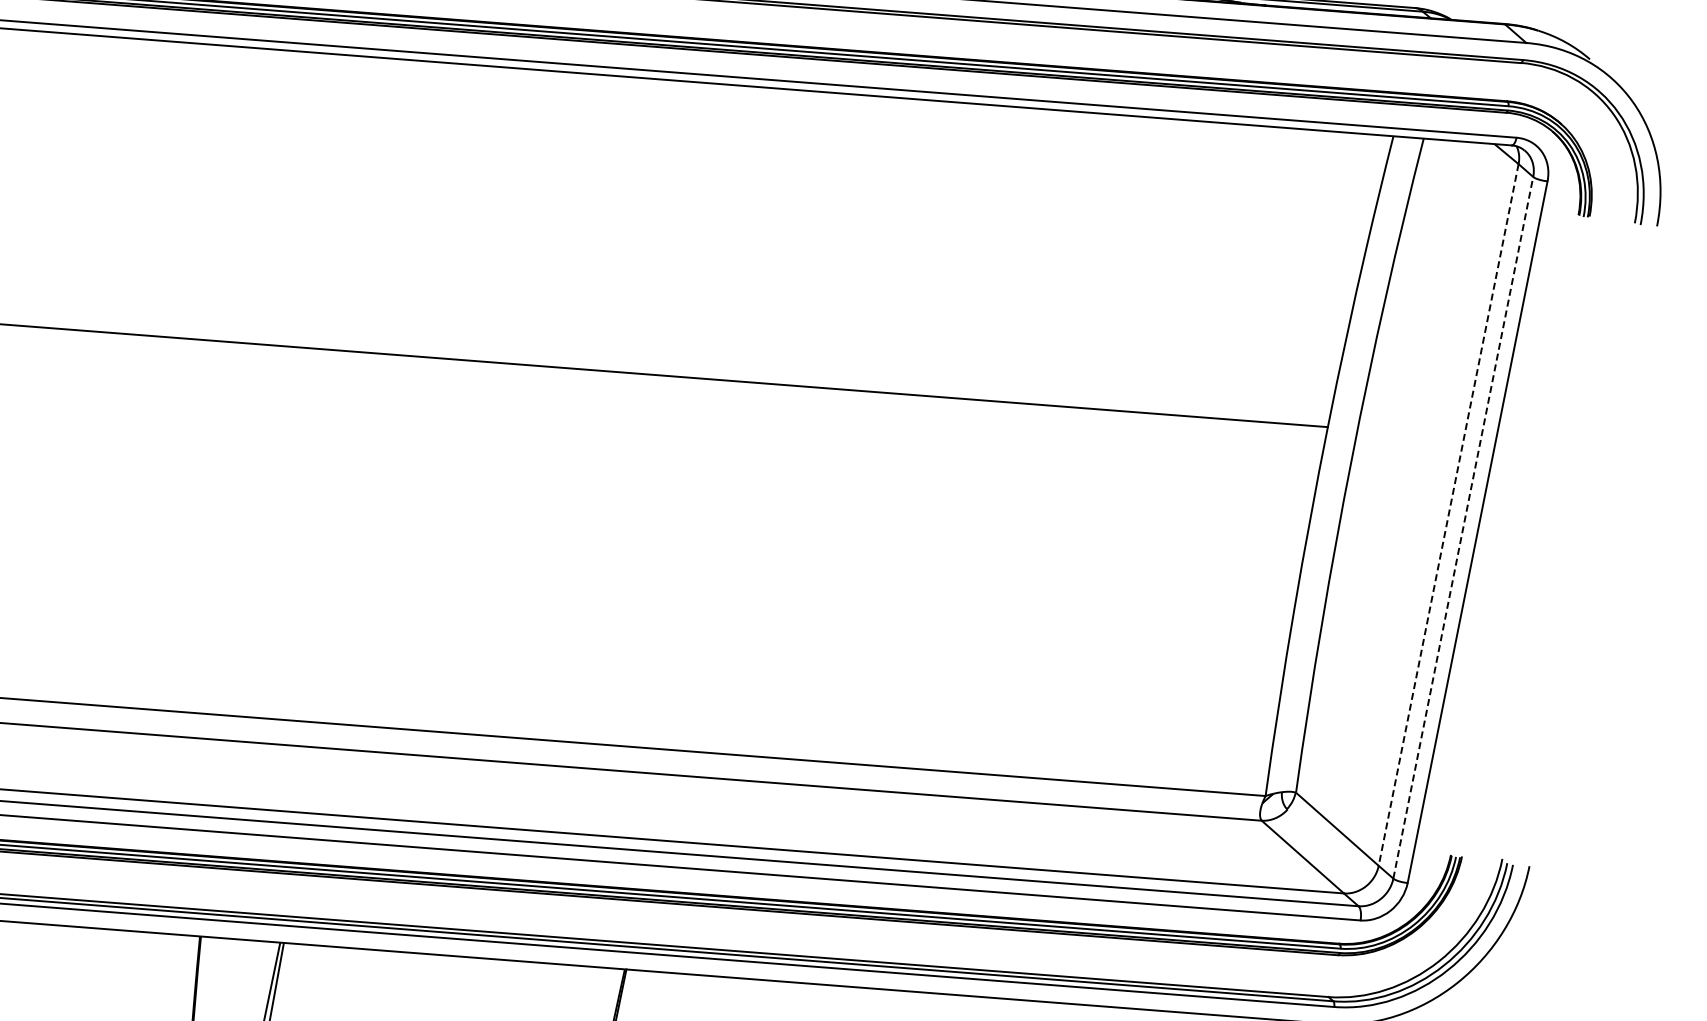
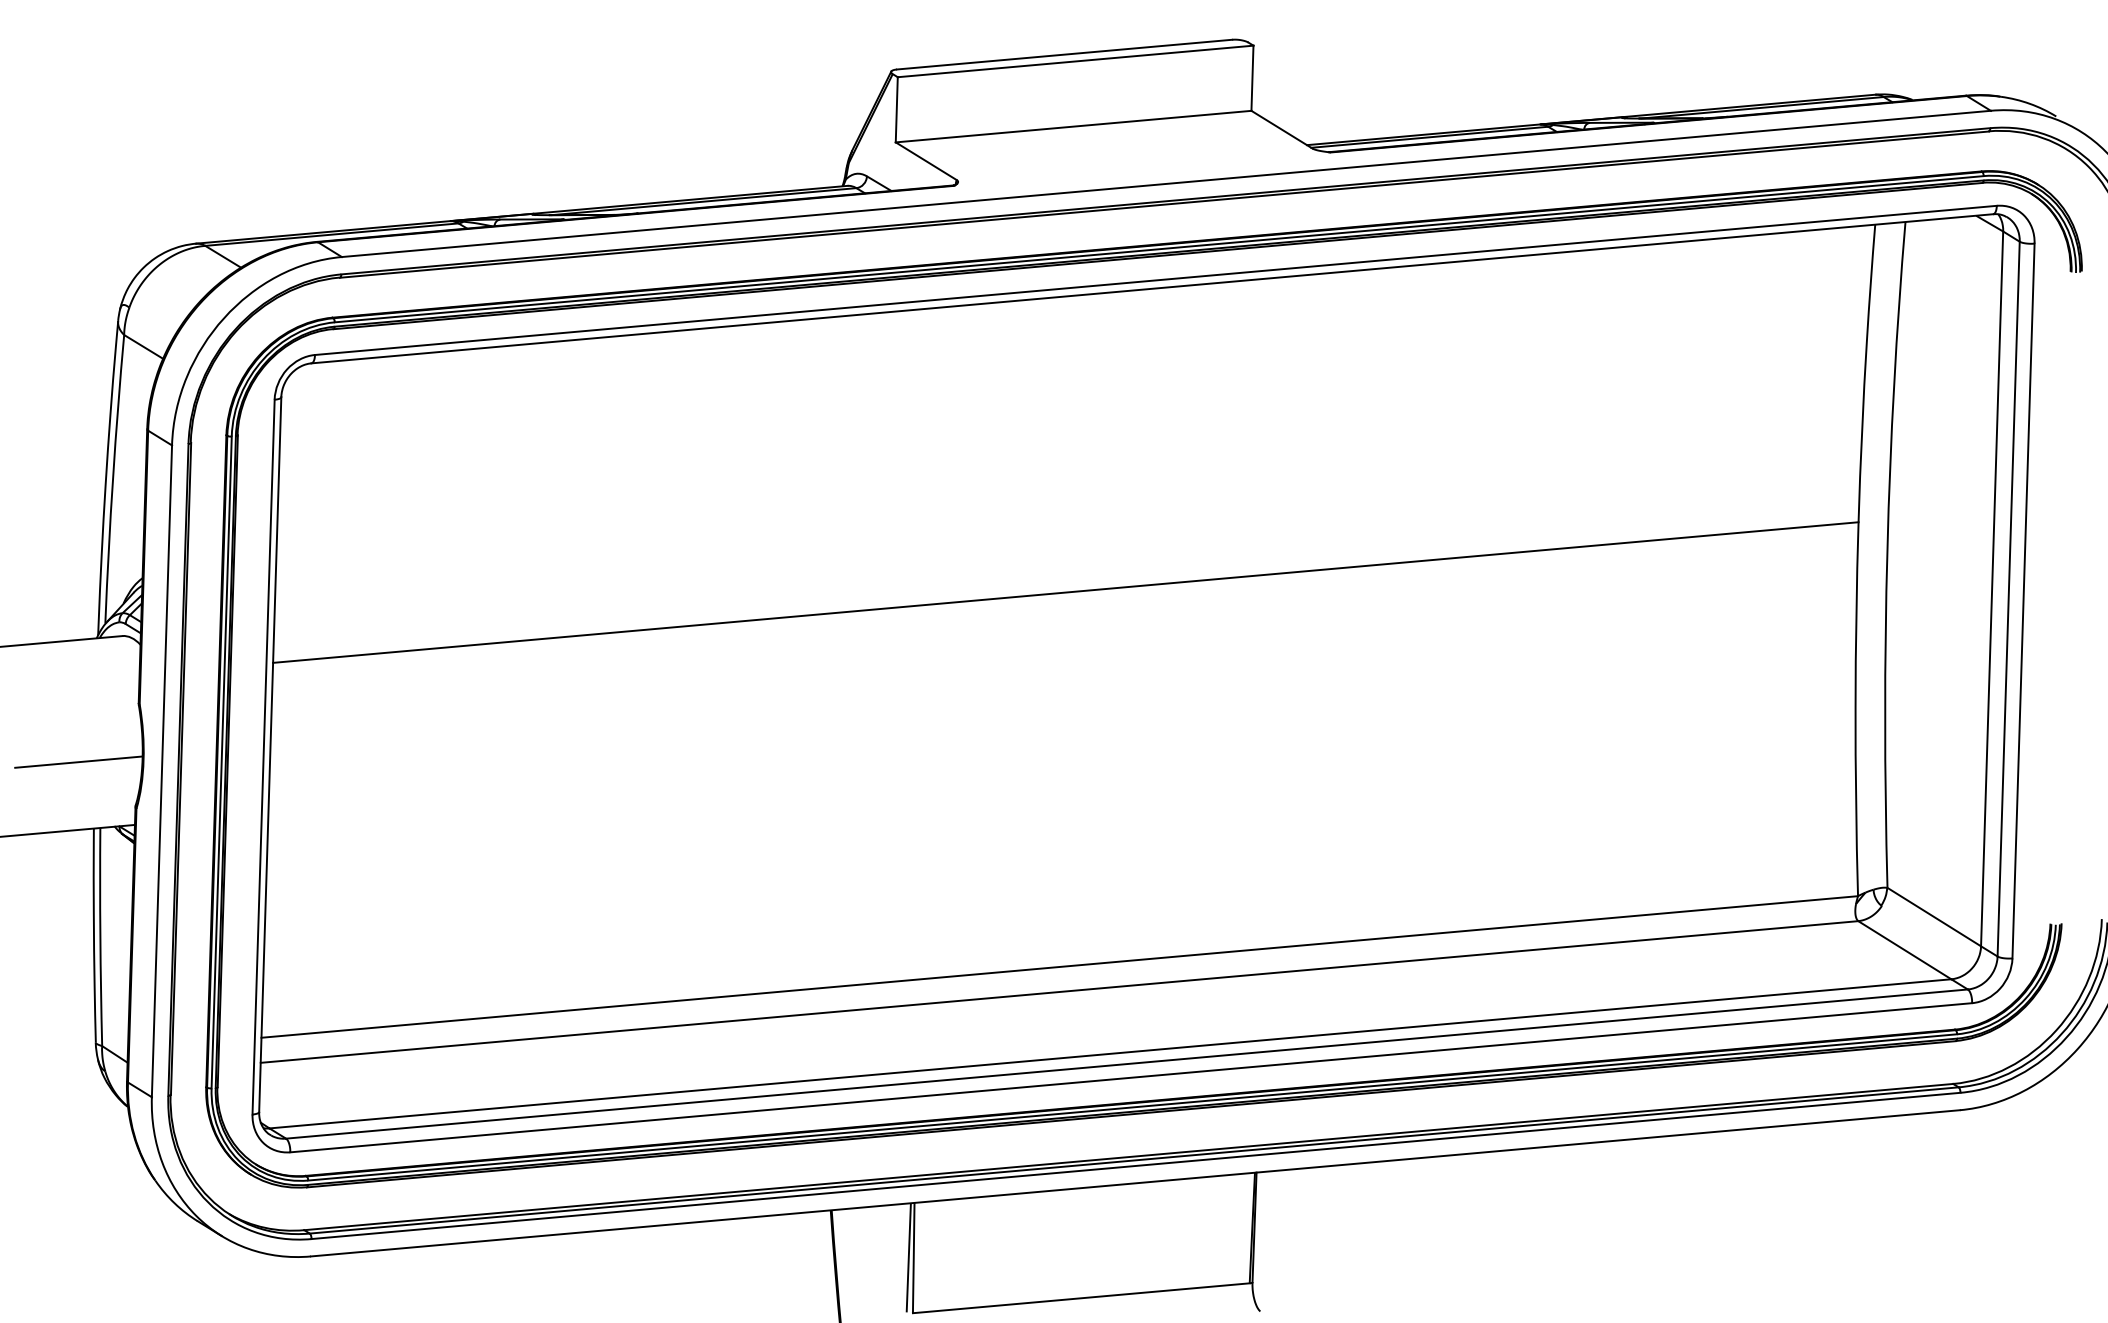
line: (1449, 514) -> (1992, 588), dashed -> solid
line: (1463, 528) -> (2008, 599), dashed -> solid

